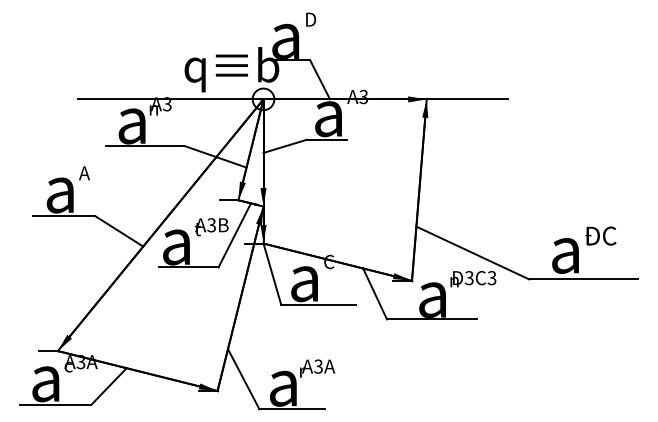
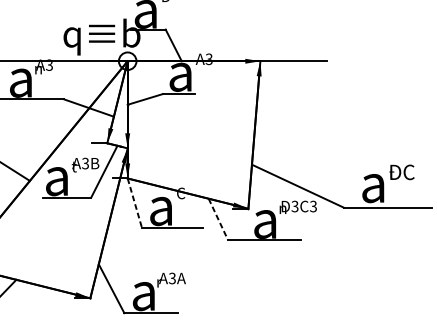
line: (272, 274) -> (134, 203), solid -> dashed
line: (375, 294) -> (218, 219), solid -> dashed

